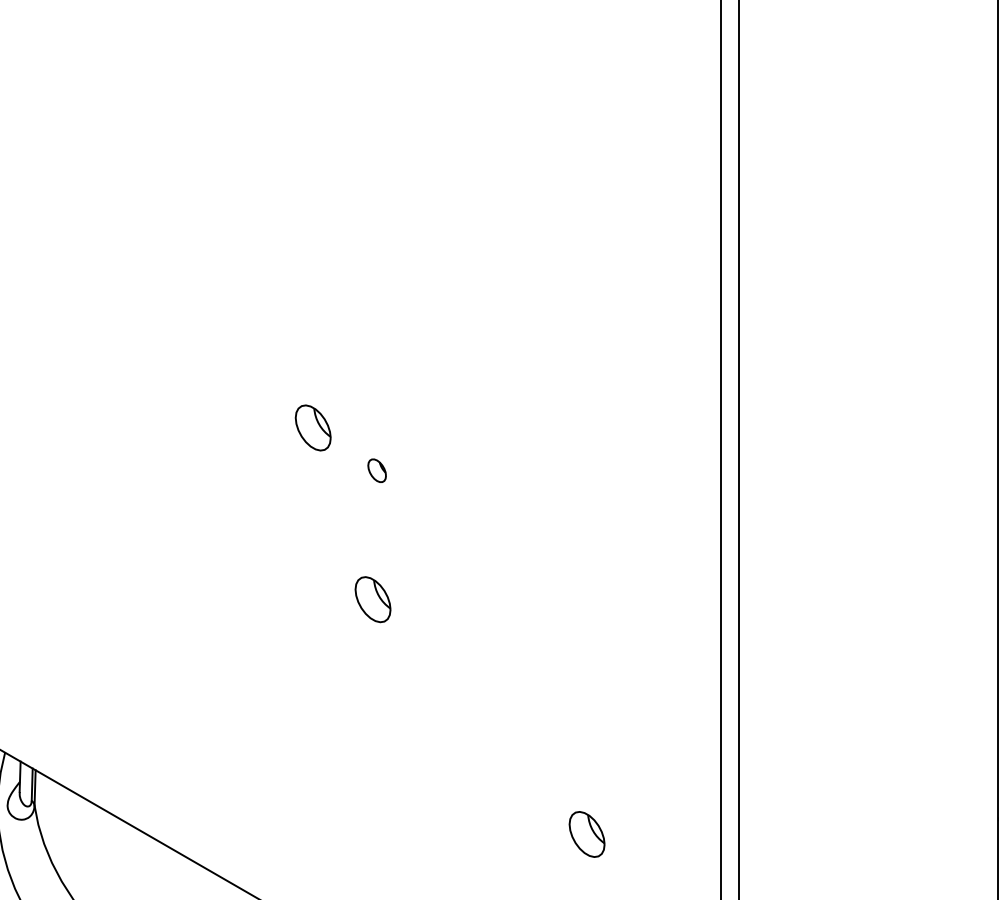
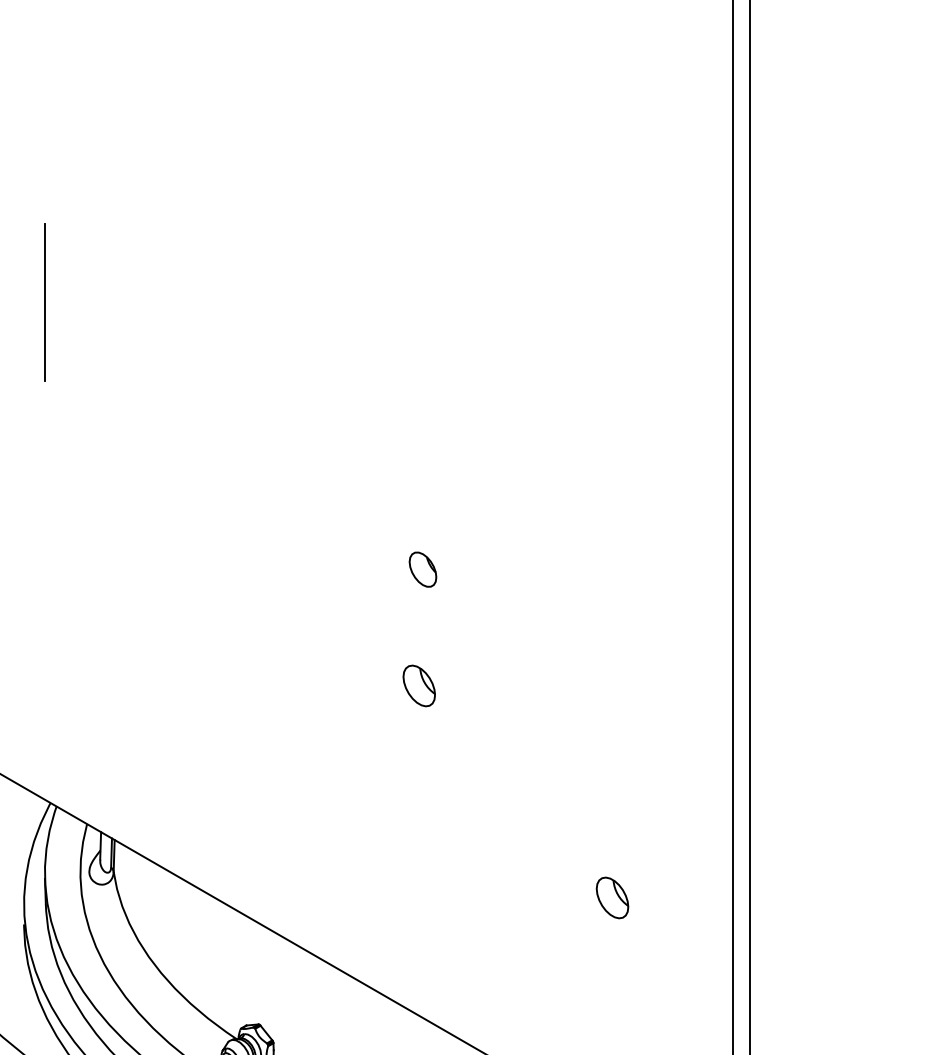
part: (312, 427) -> (364, 530), removed
part: (376, 470) -> (422, 569), size x1.67

